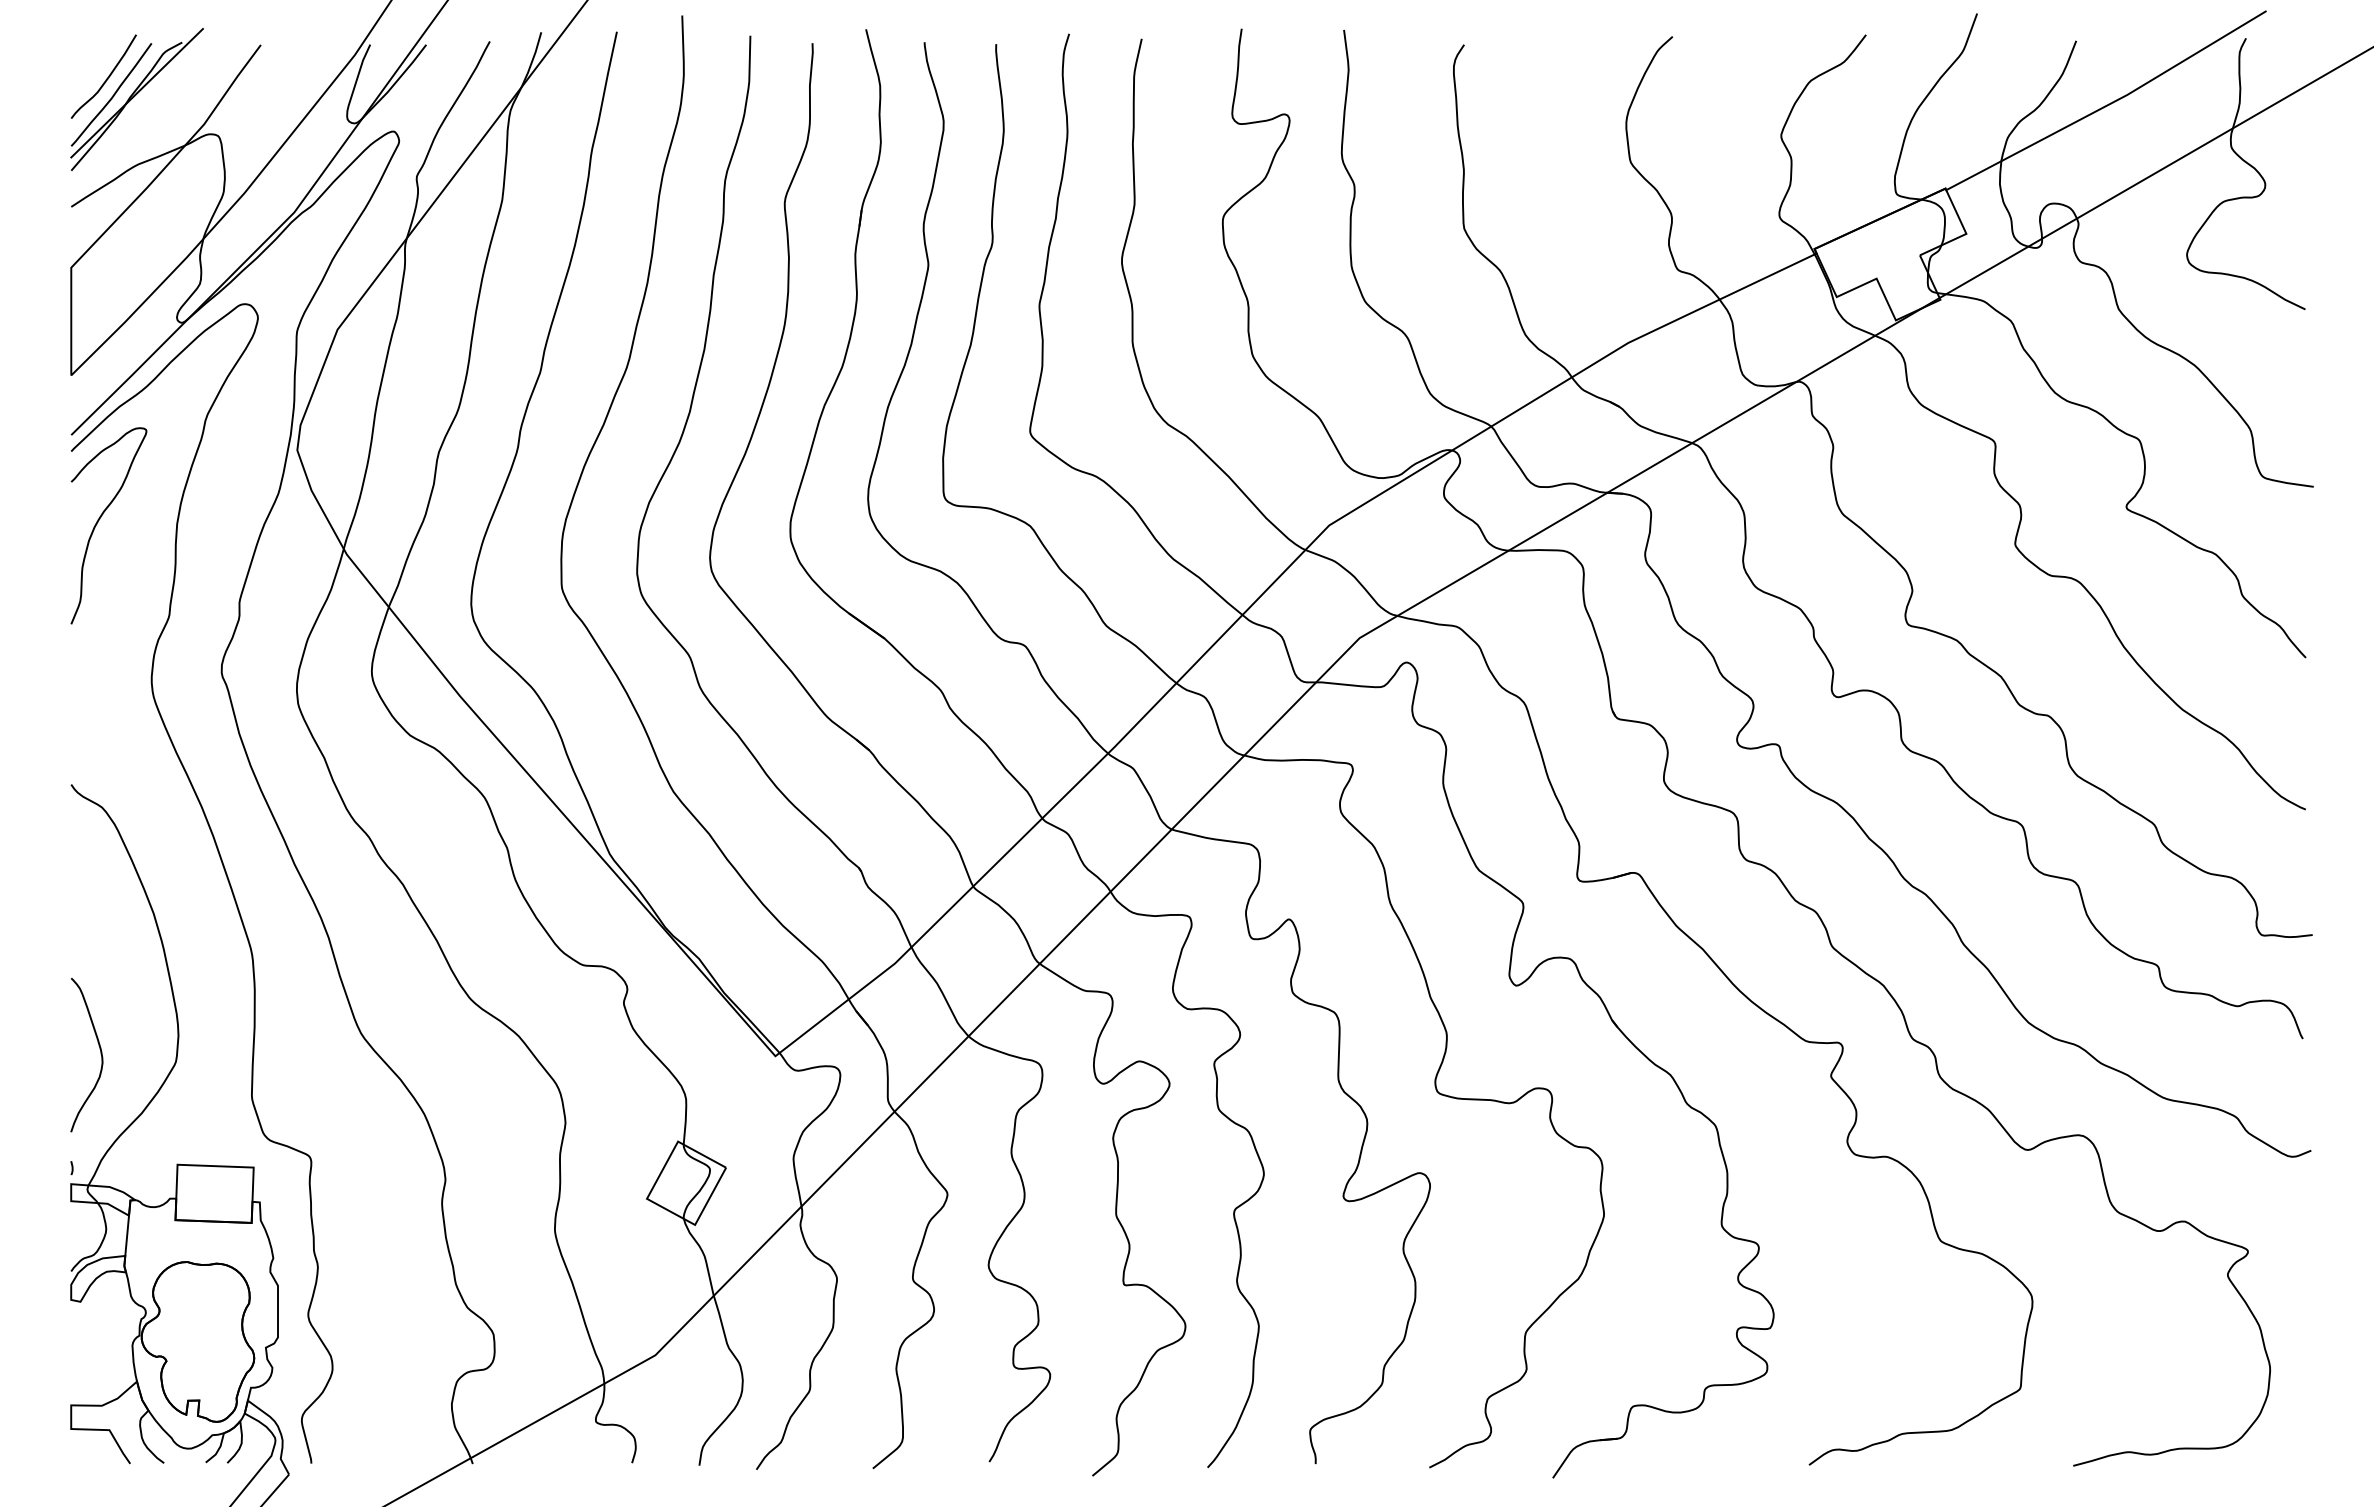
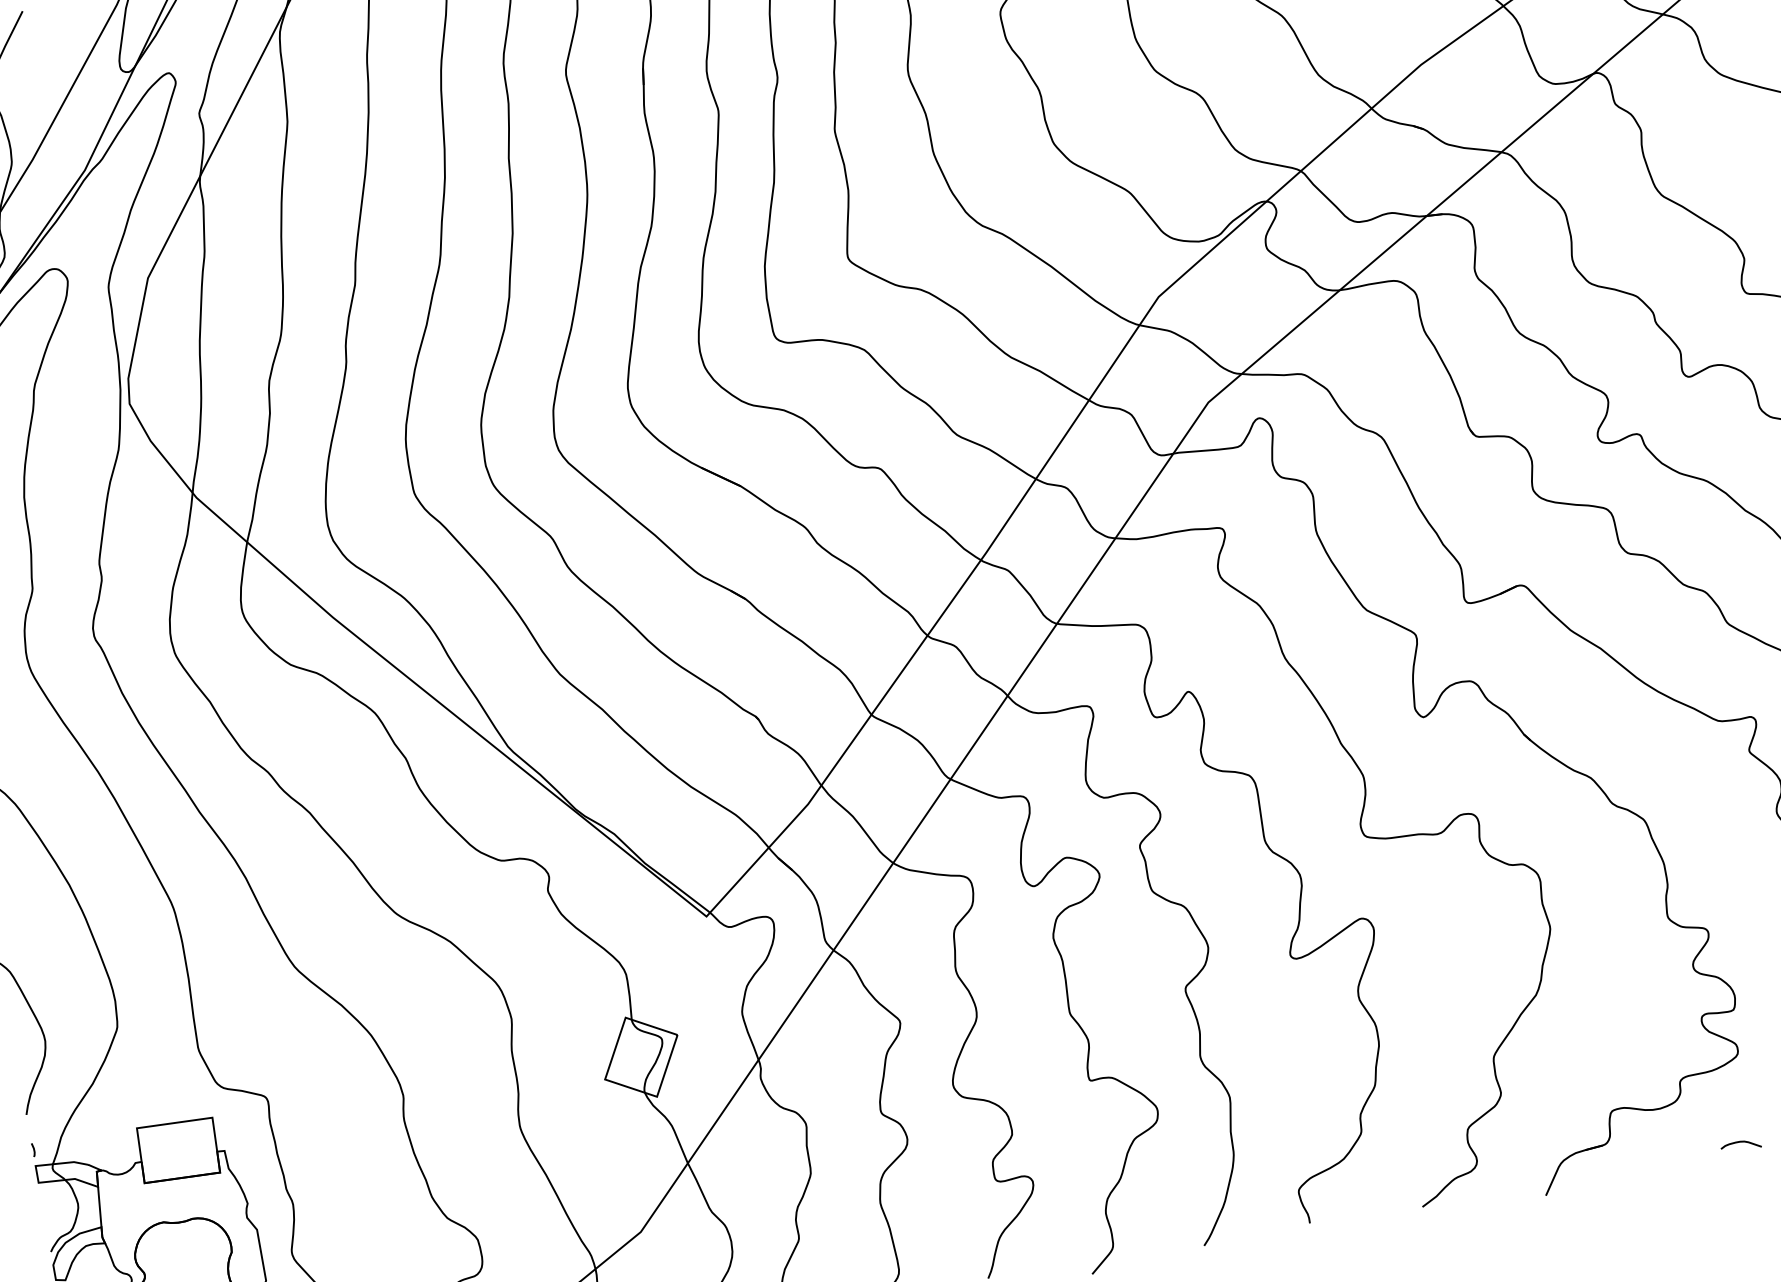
curve: (1753, 1460) -> (1740, 1143), added

